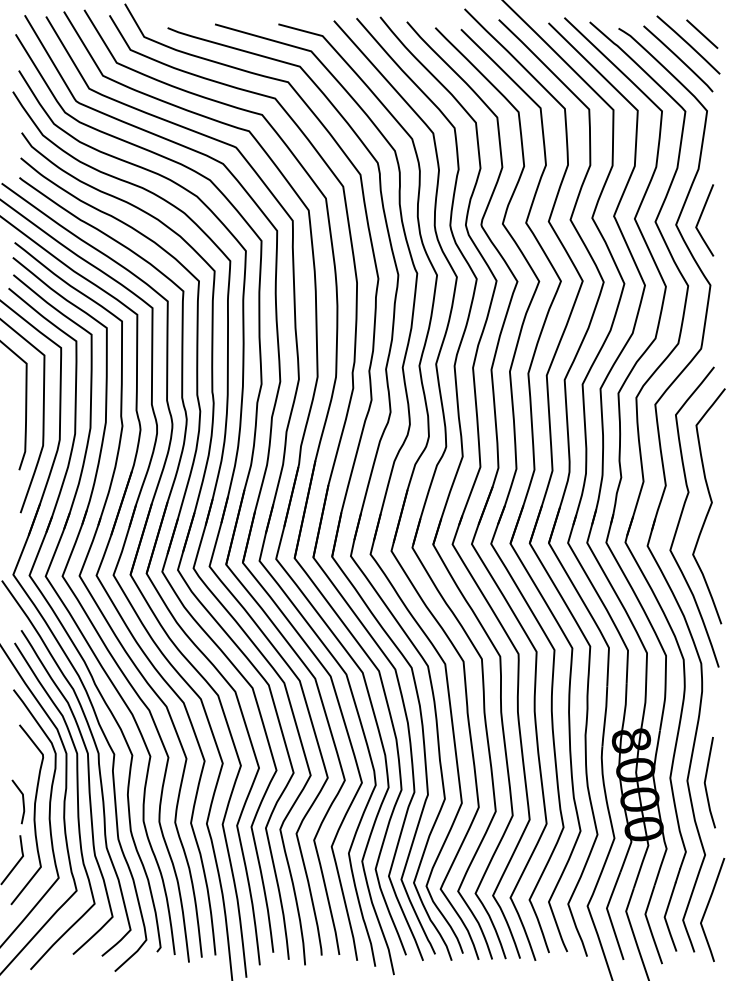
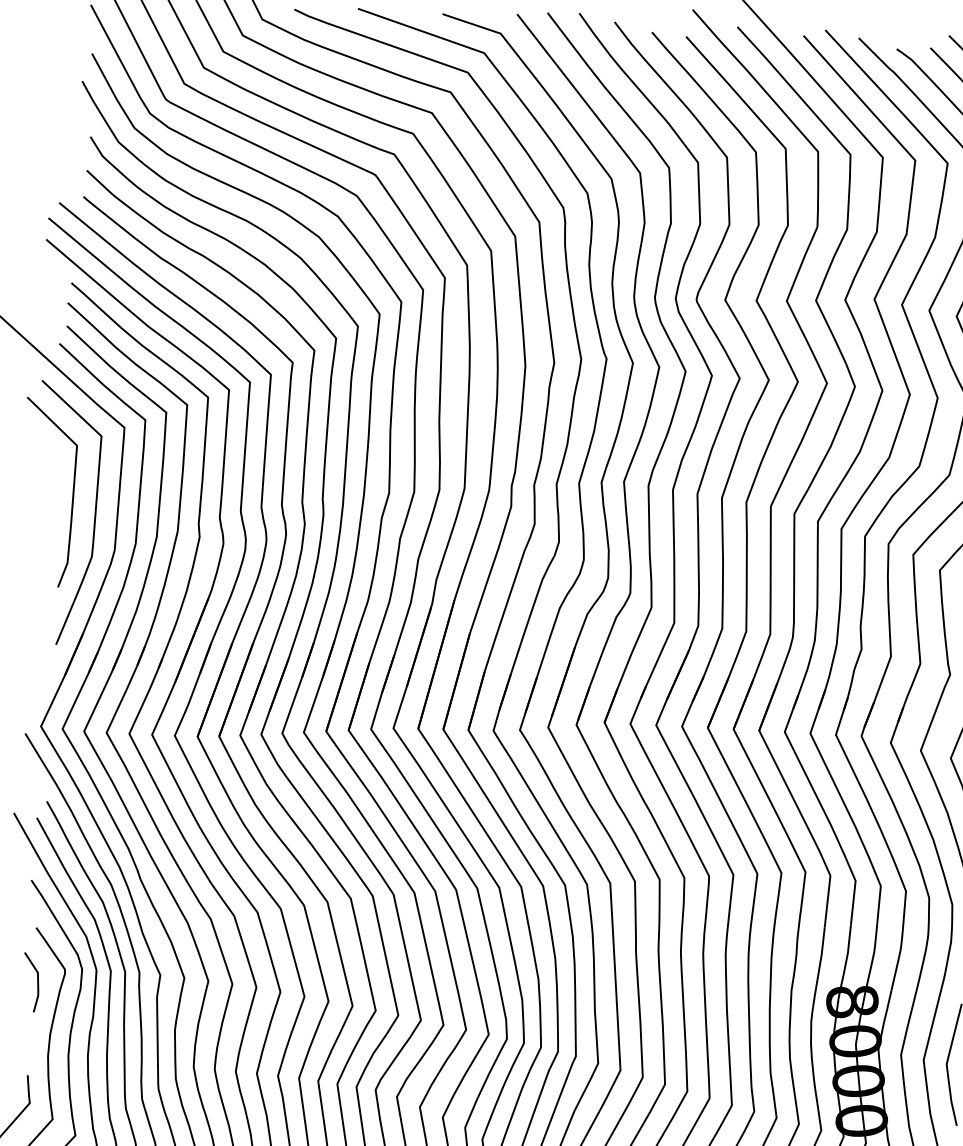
line: (22, 801) -> (36, 982), moved

